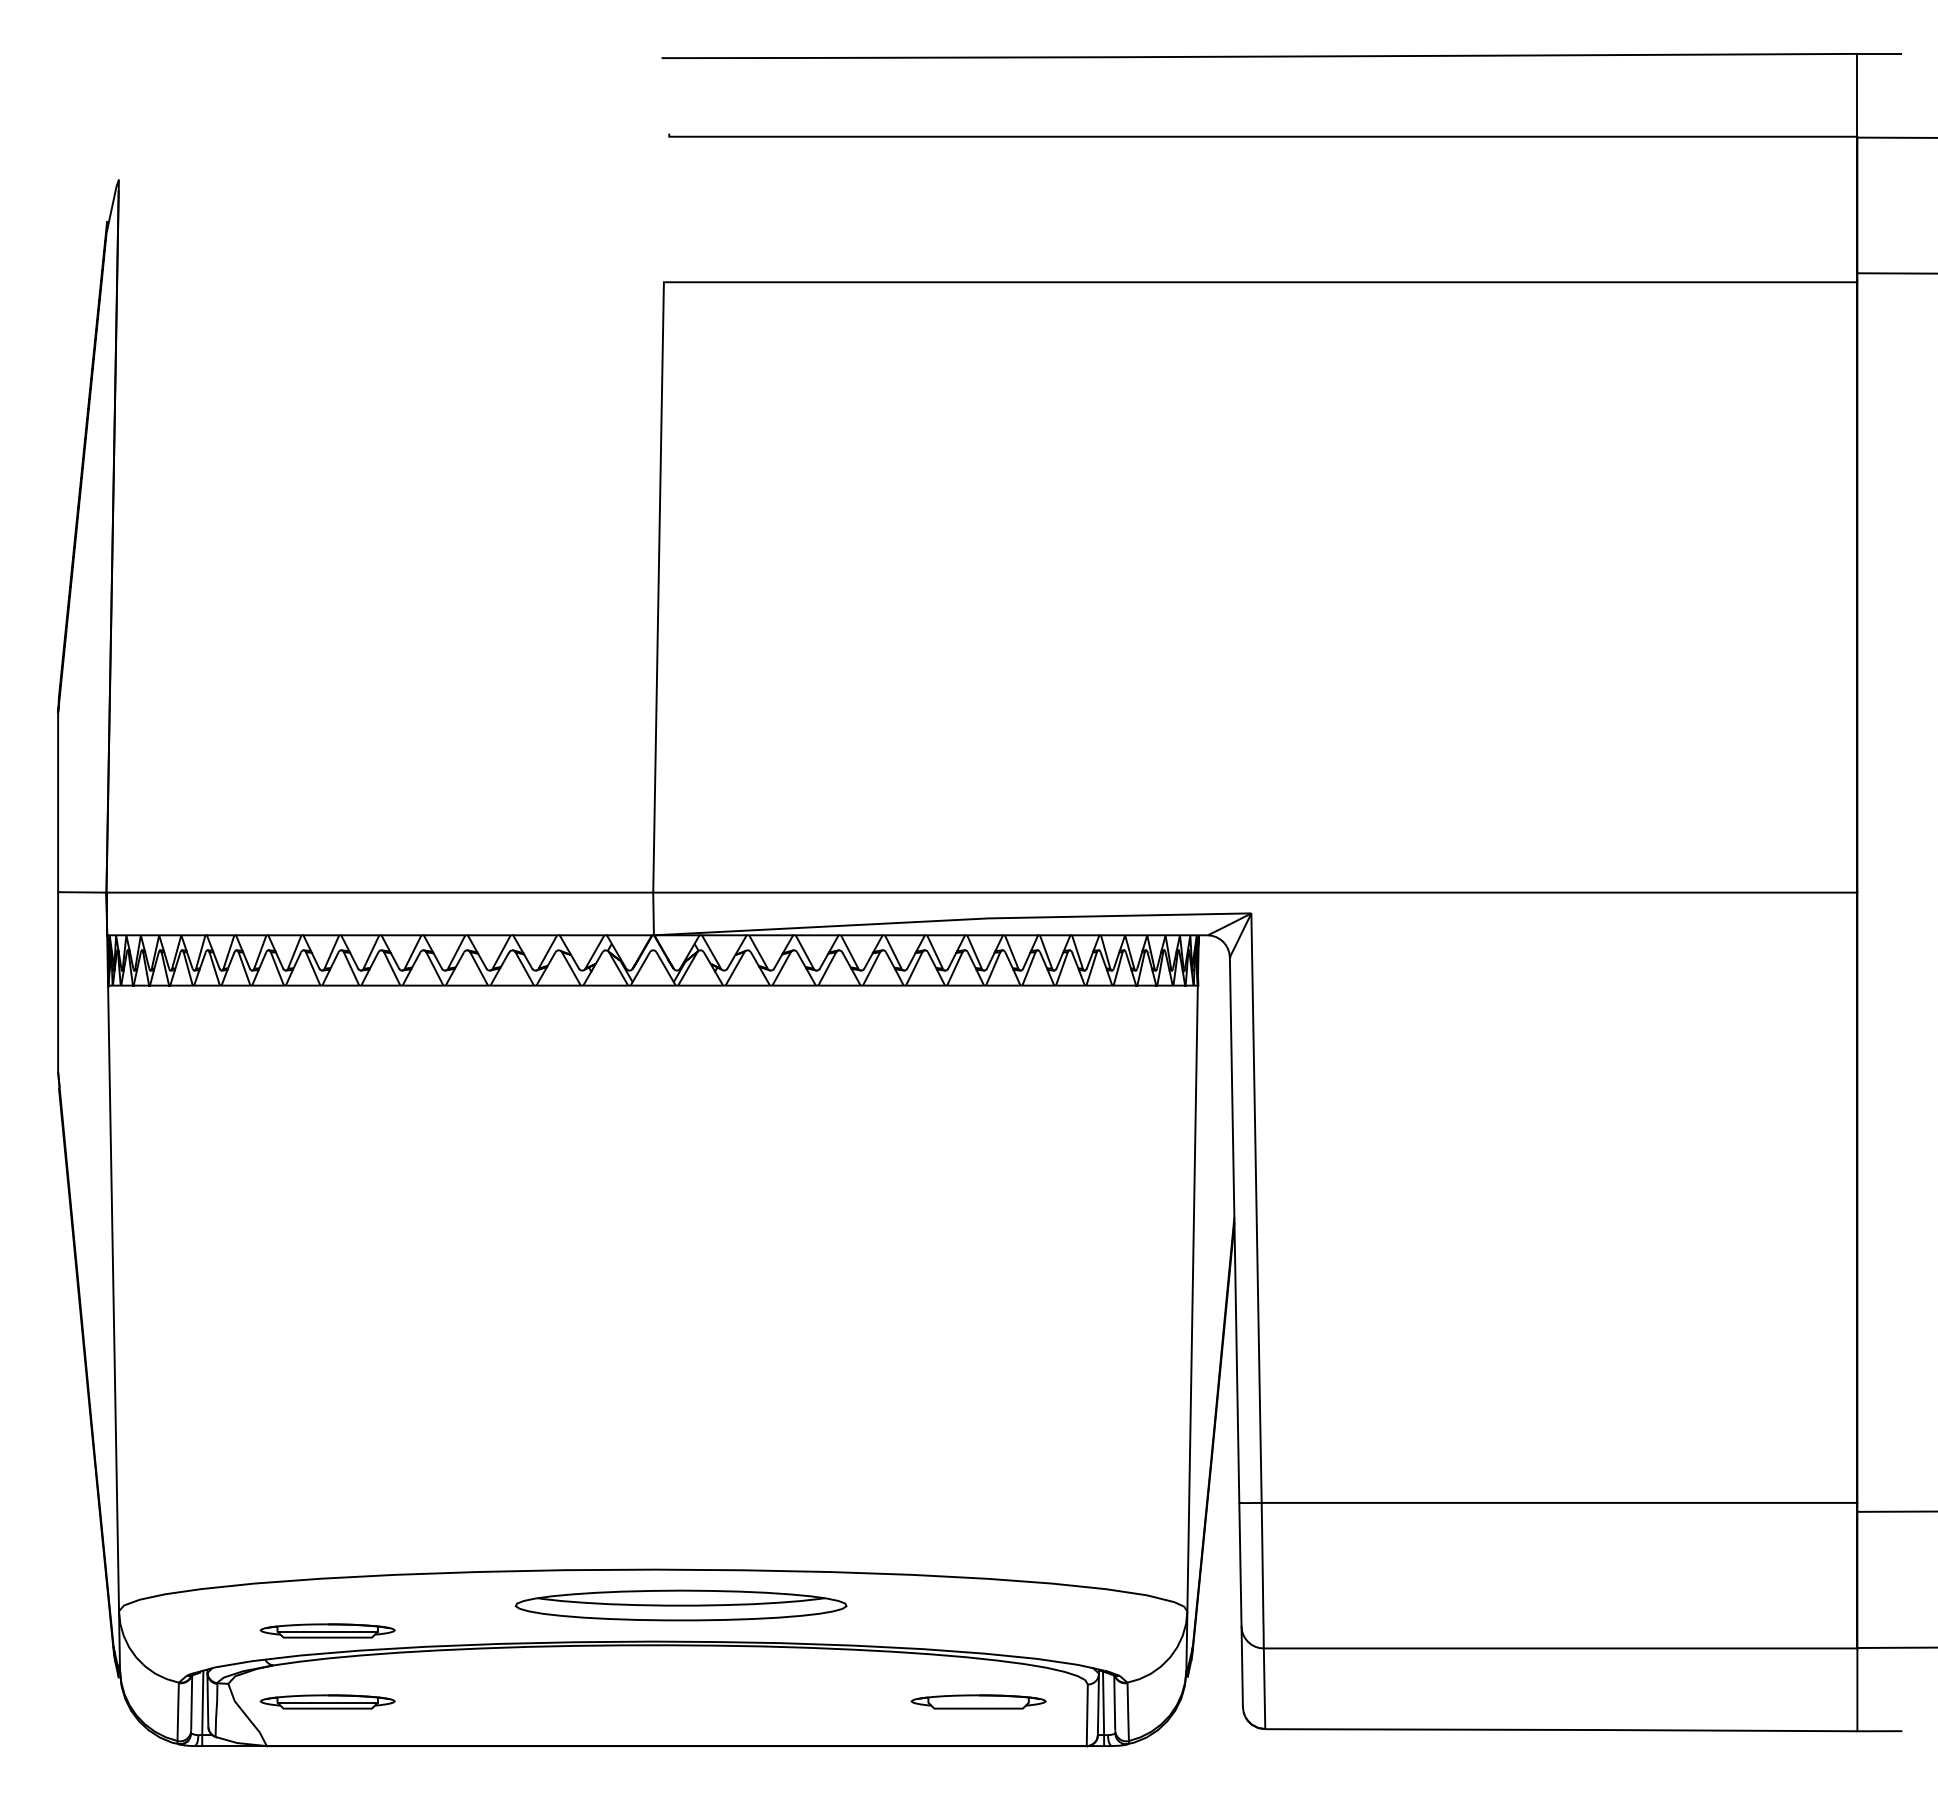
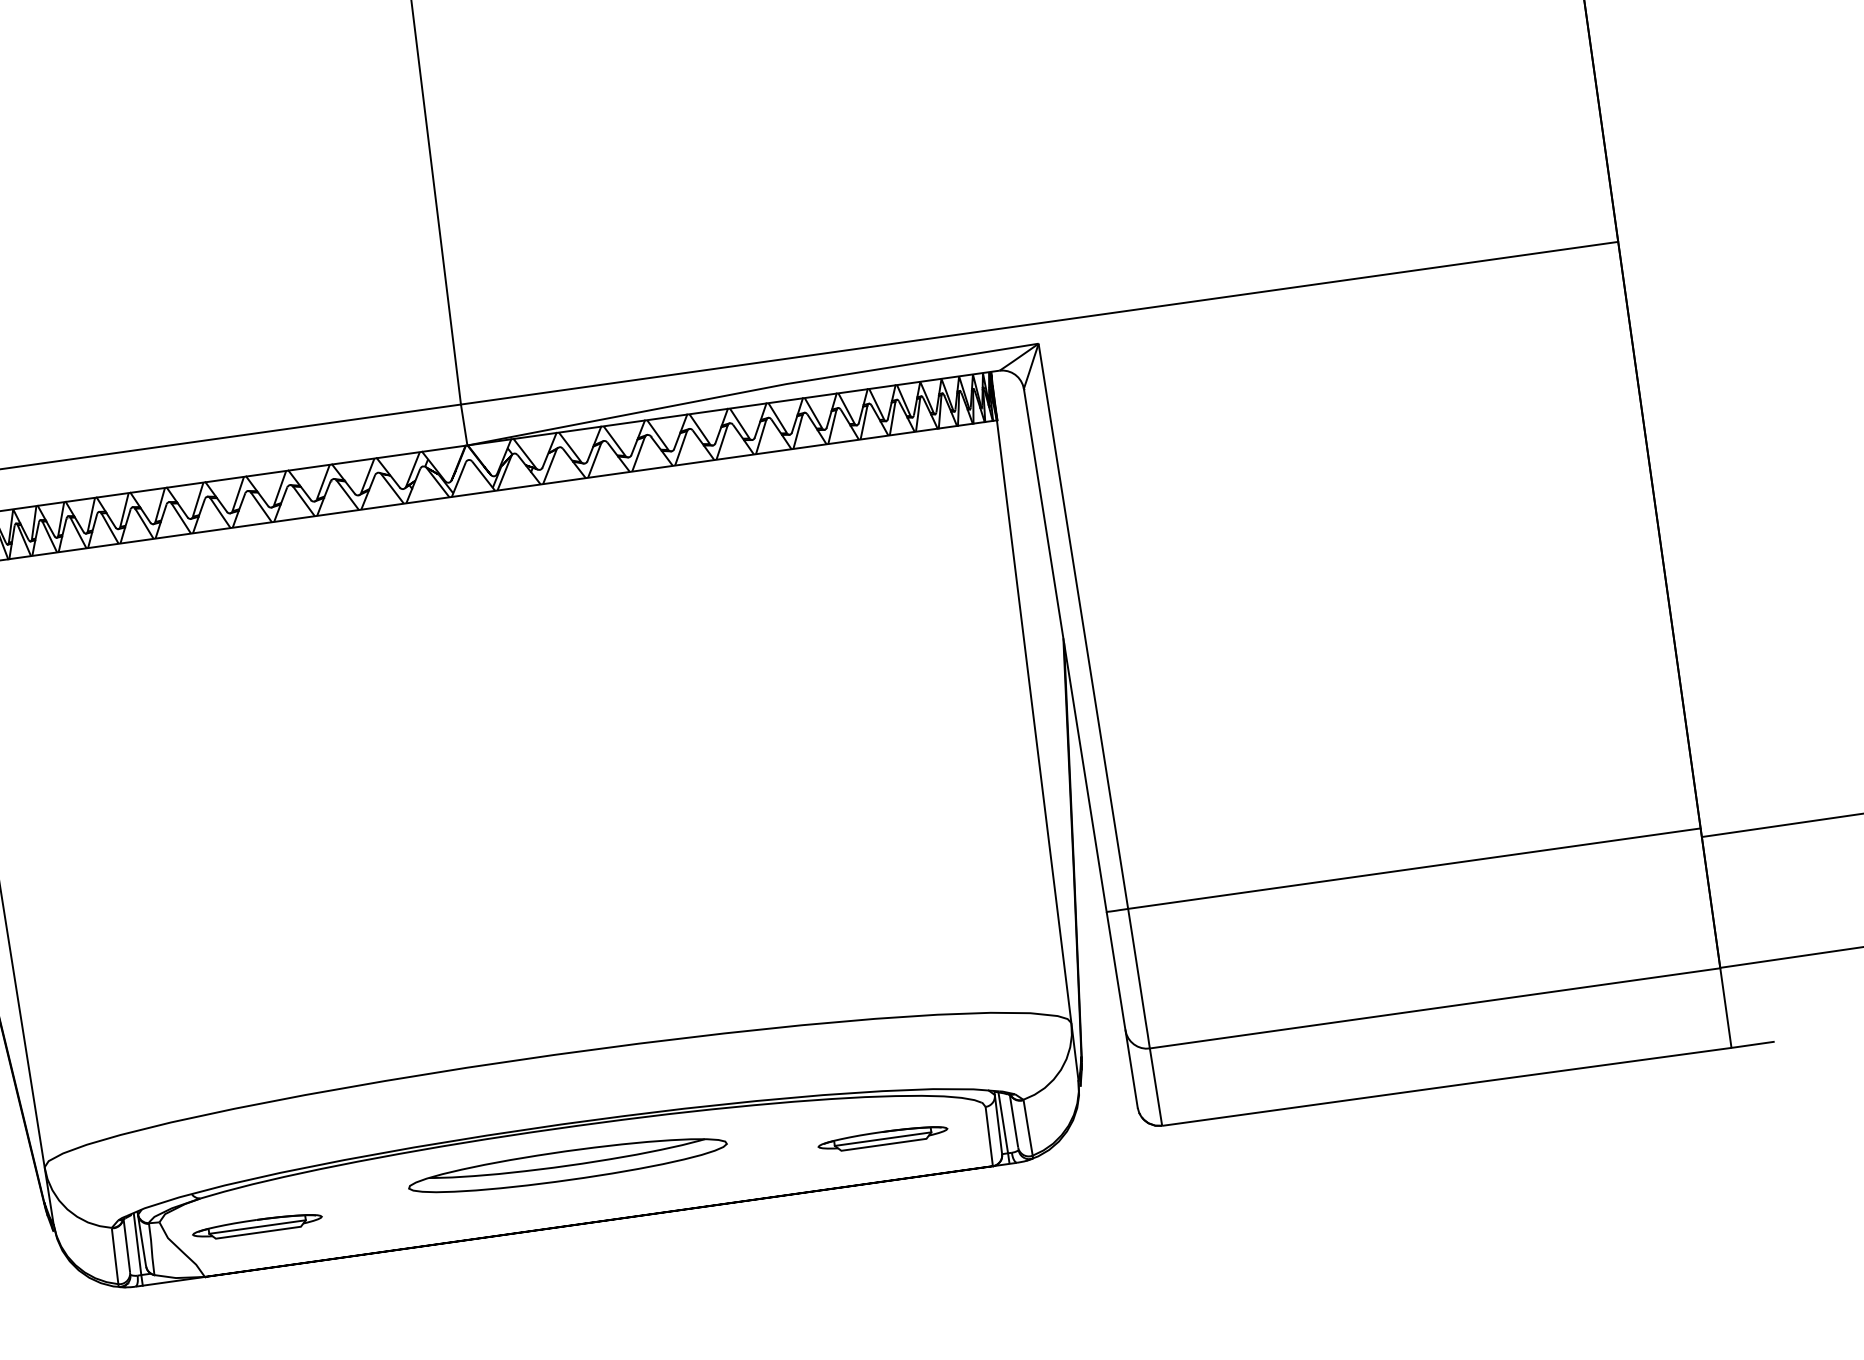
part: (680, 1605) -> (567, 1165), moved
part: (327, 1630) -> (247, 1157), removed
line: (978, 1702) -> (882, 1138), added

